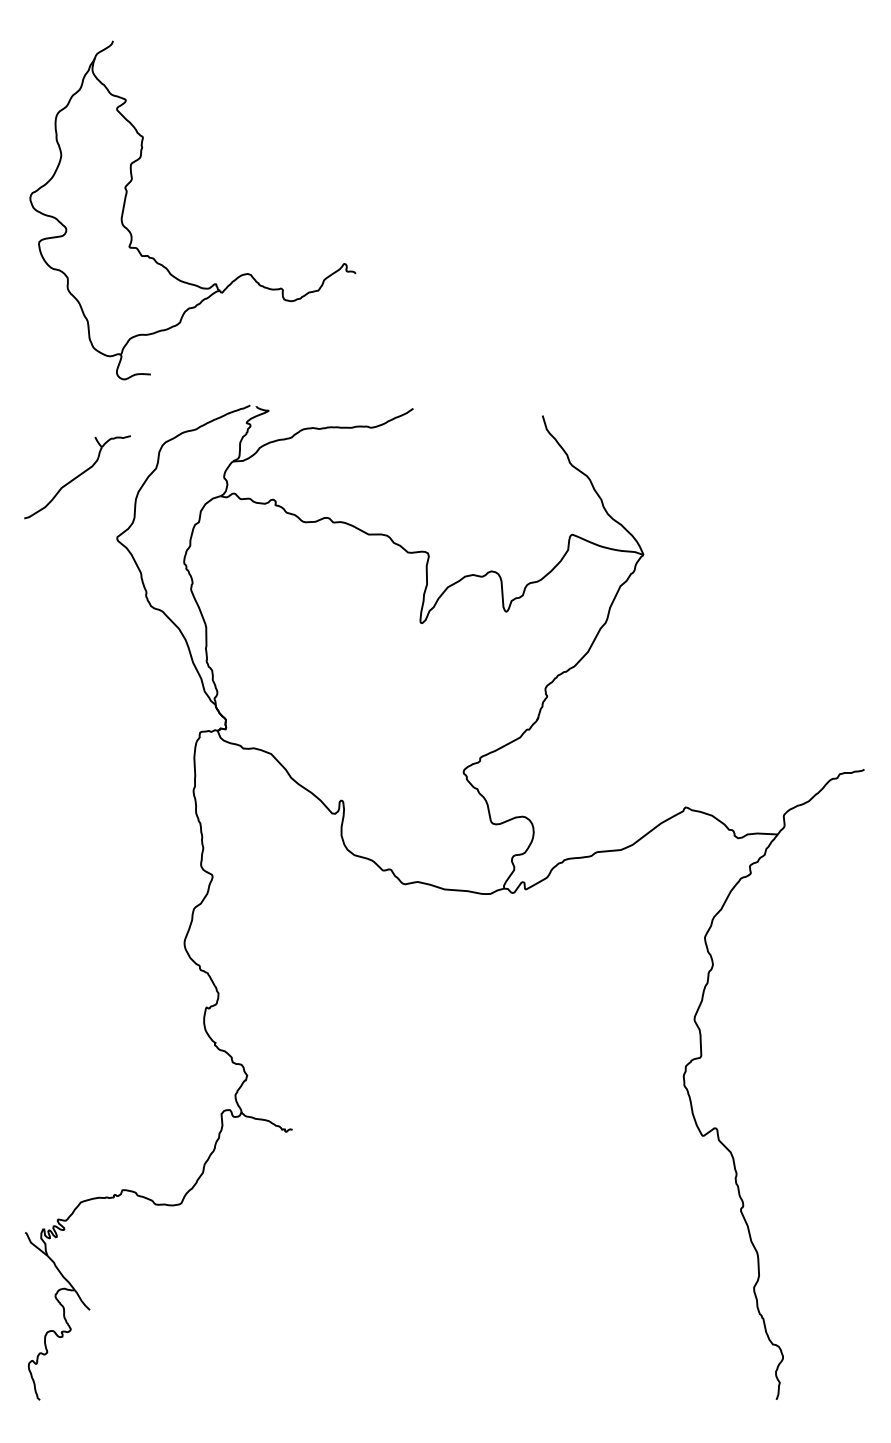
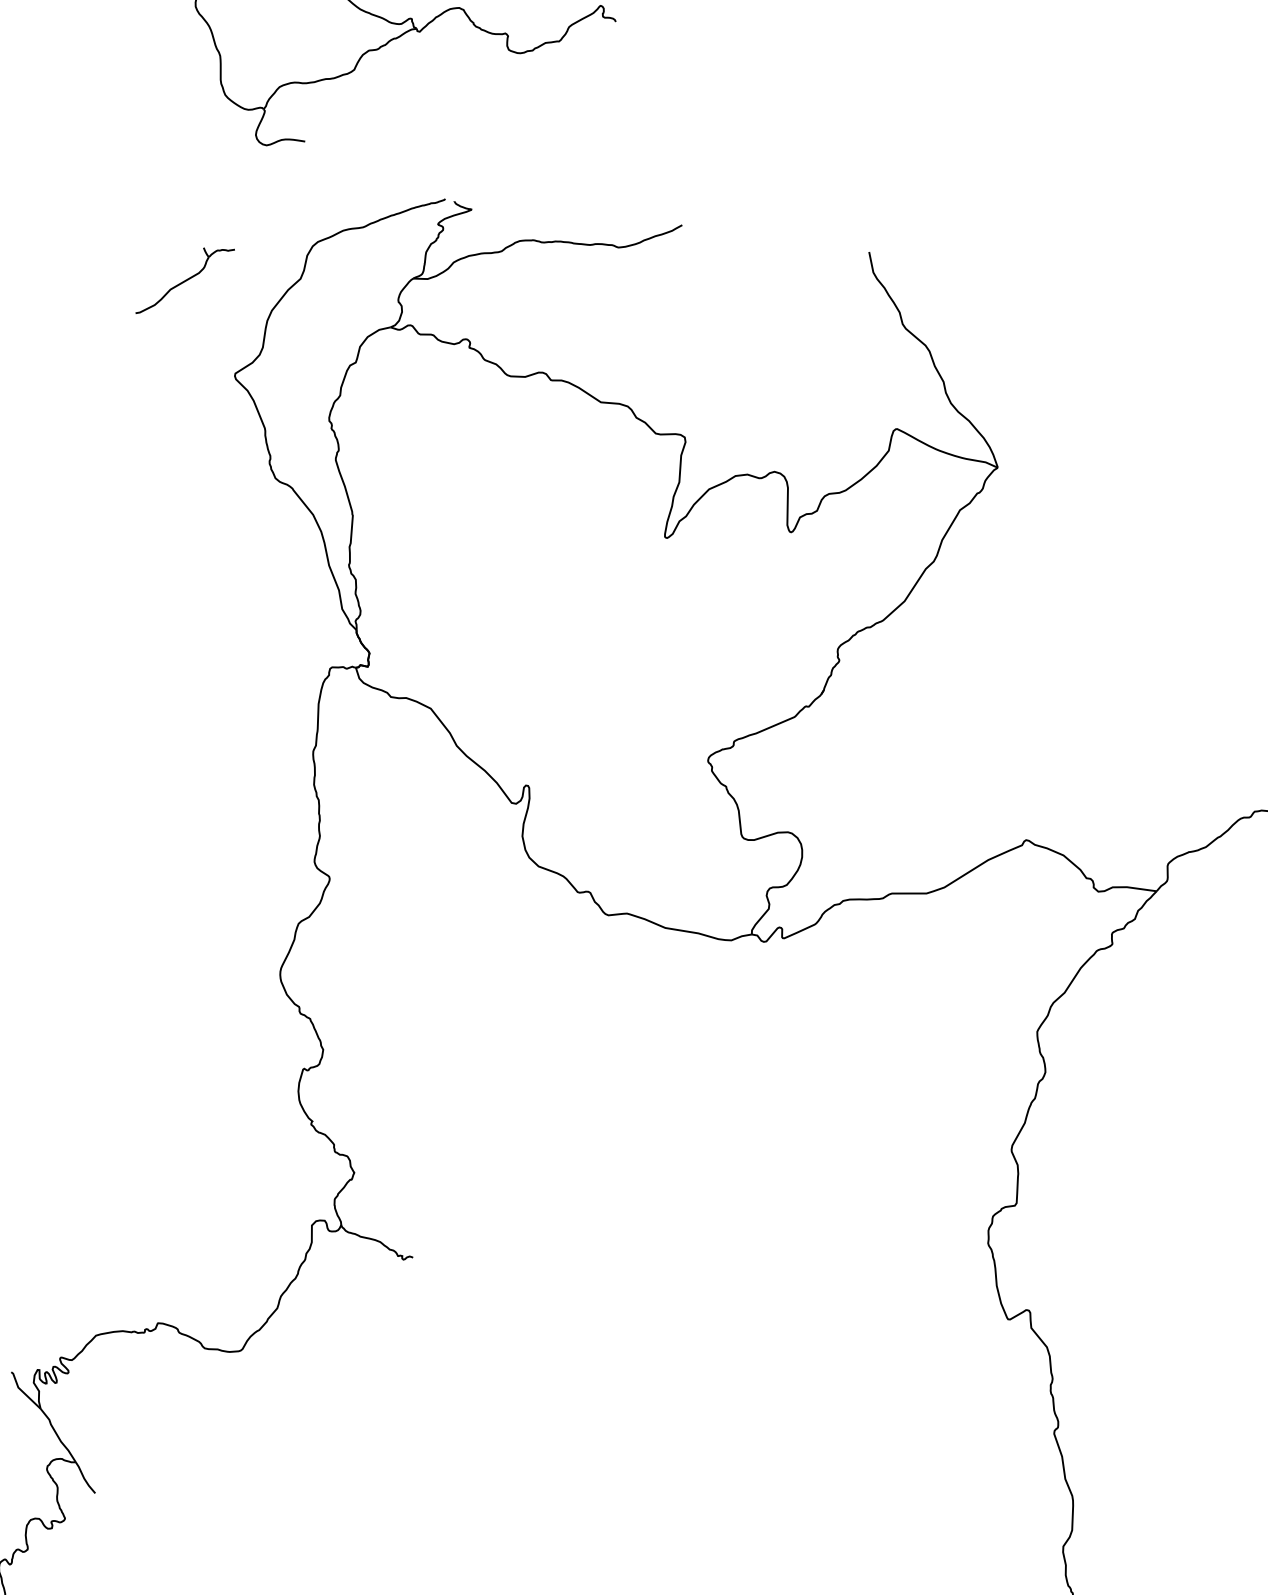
part: (77, 477) -> (185, 281), size x0.6

